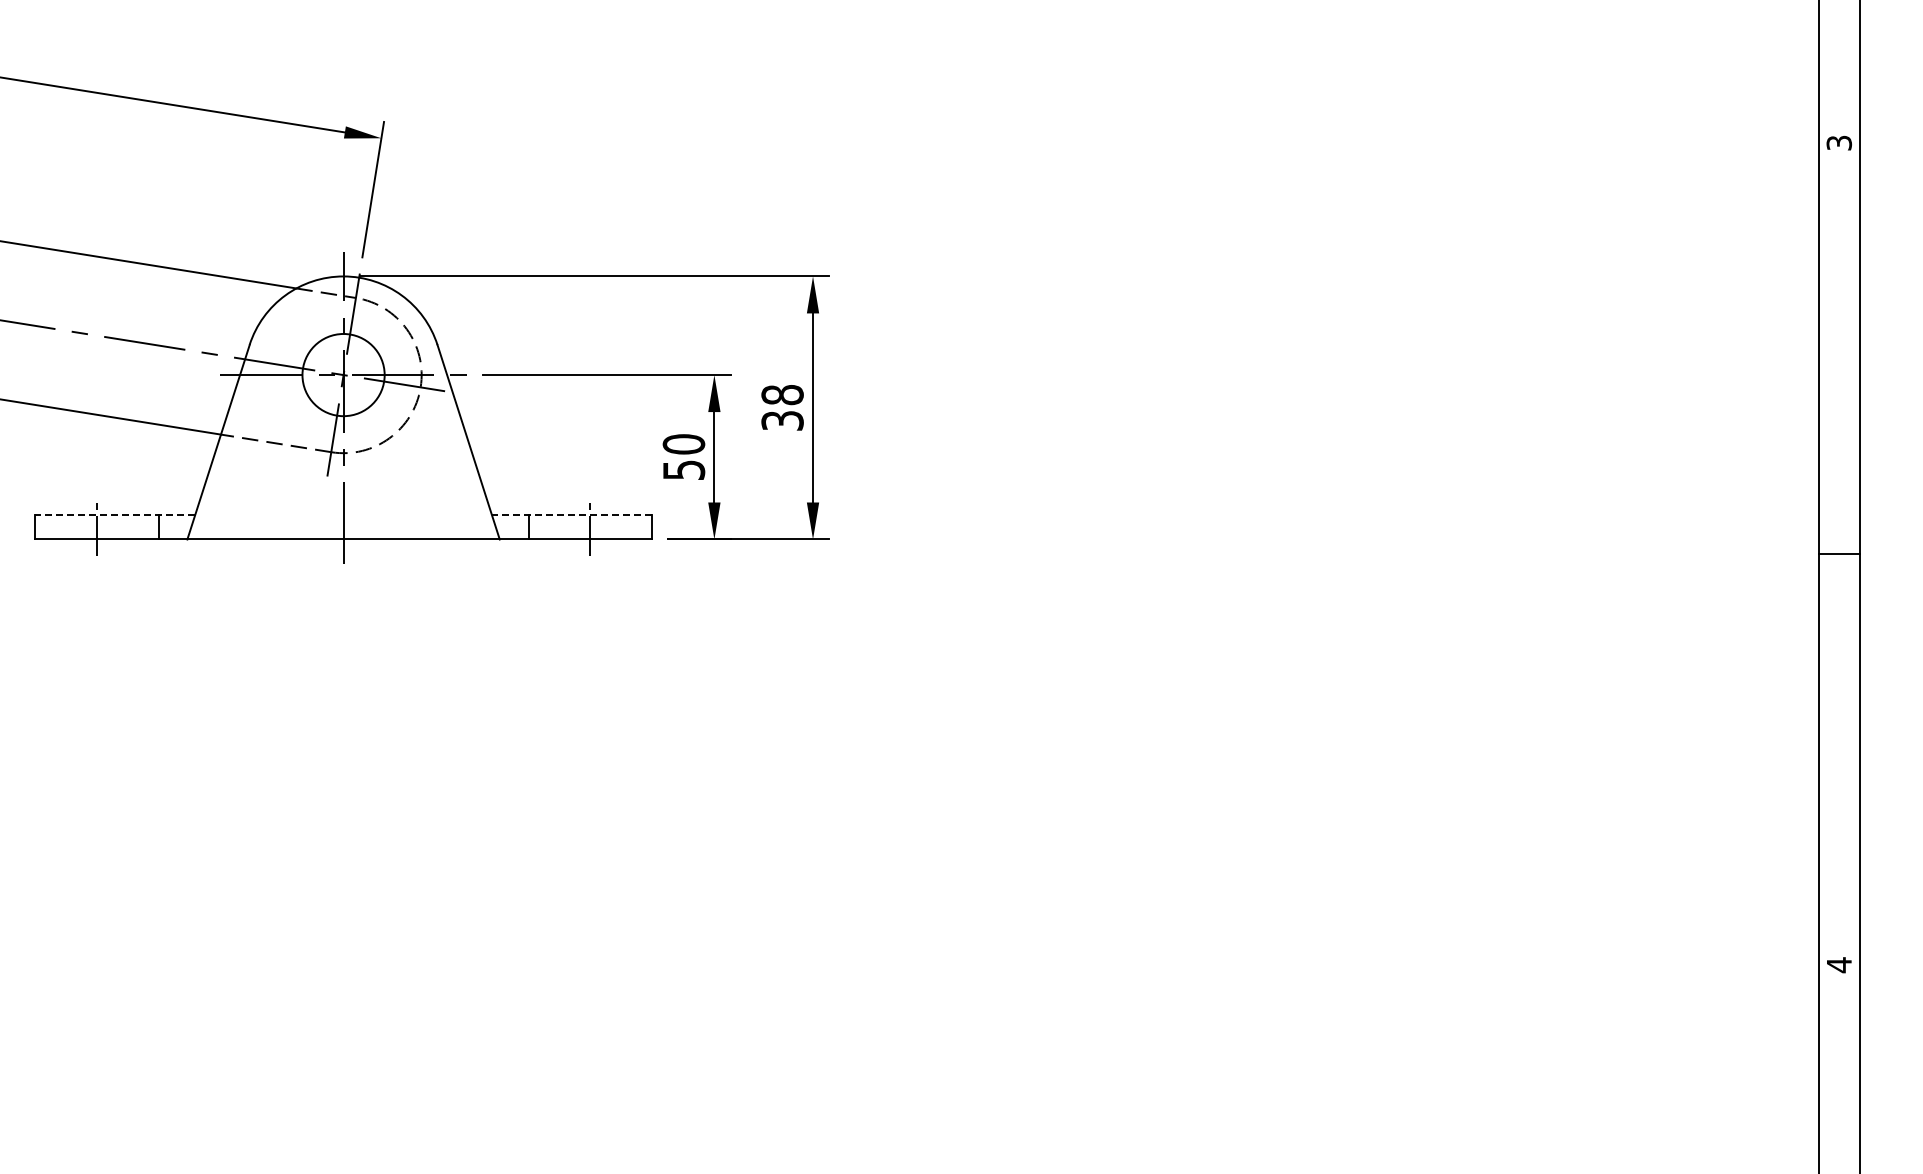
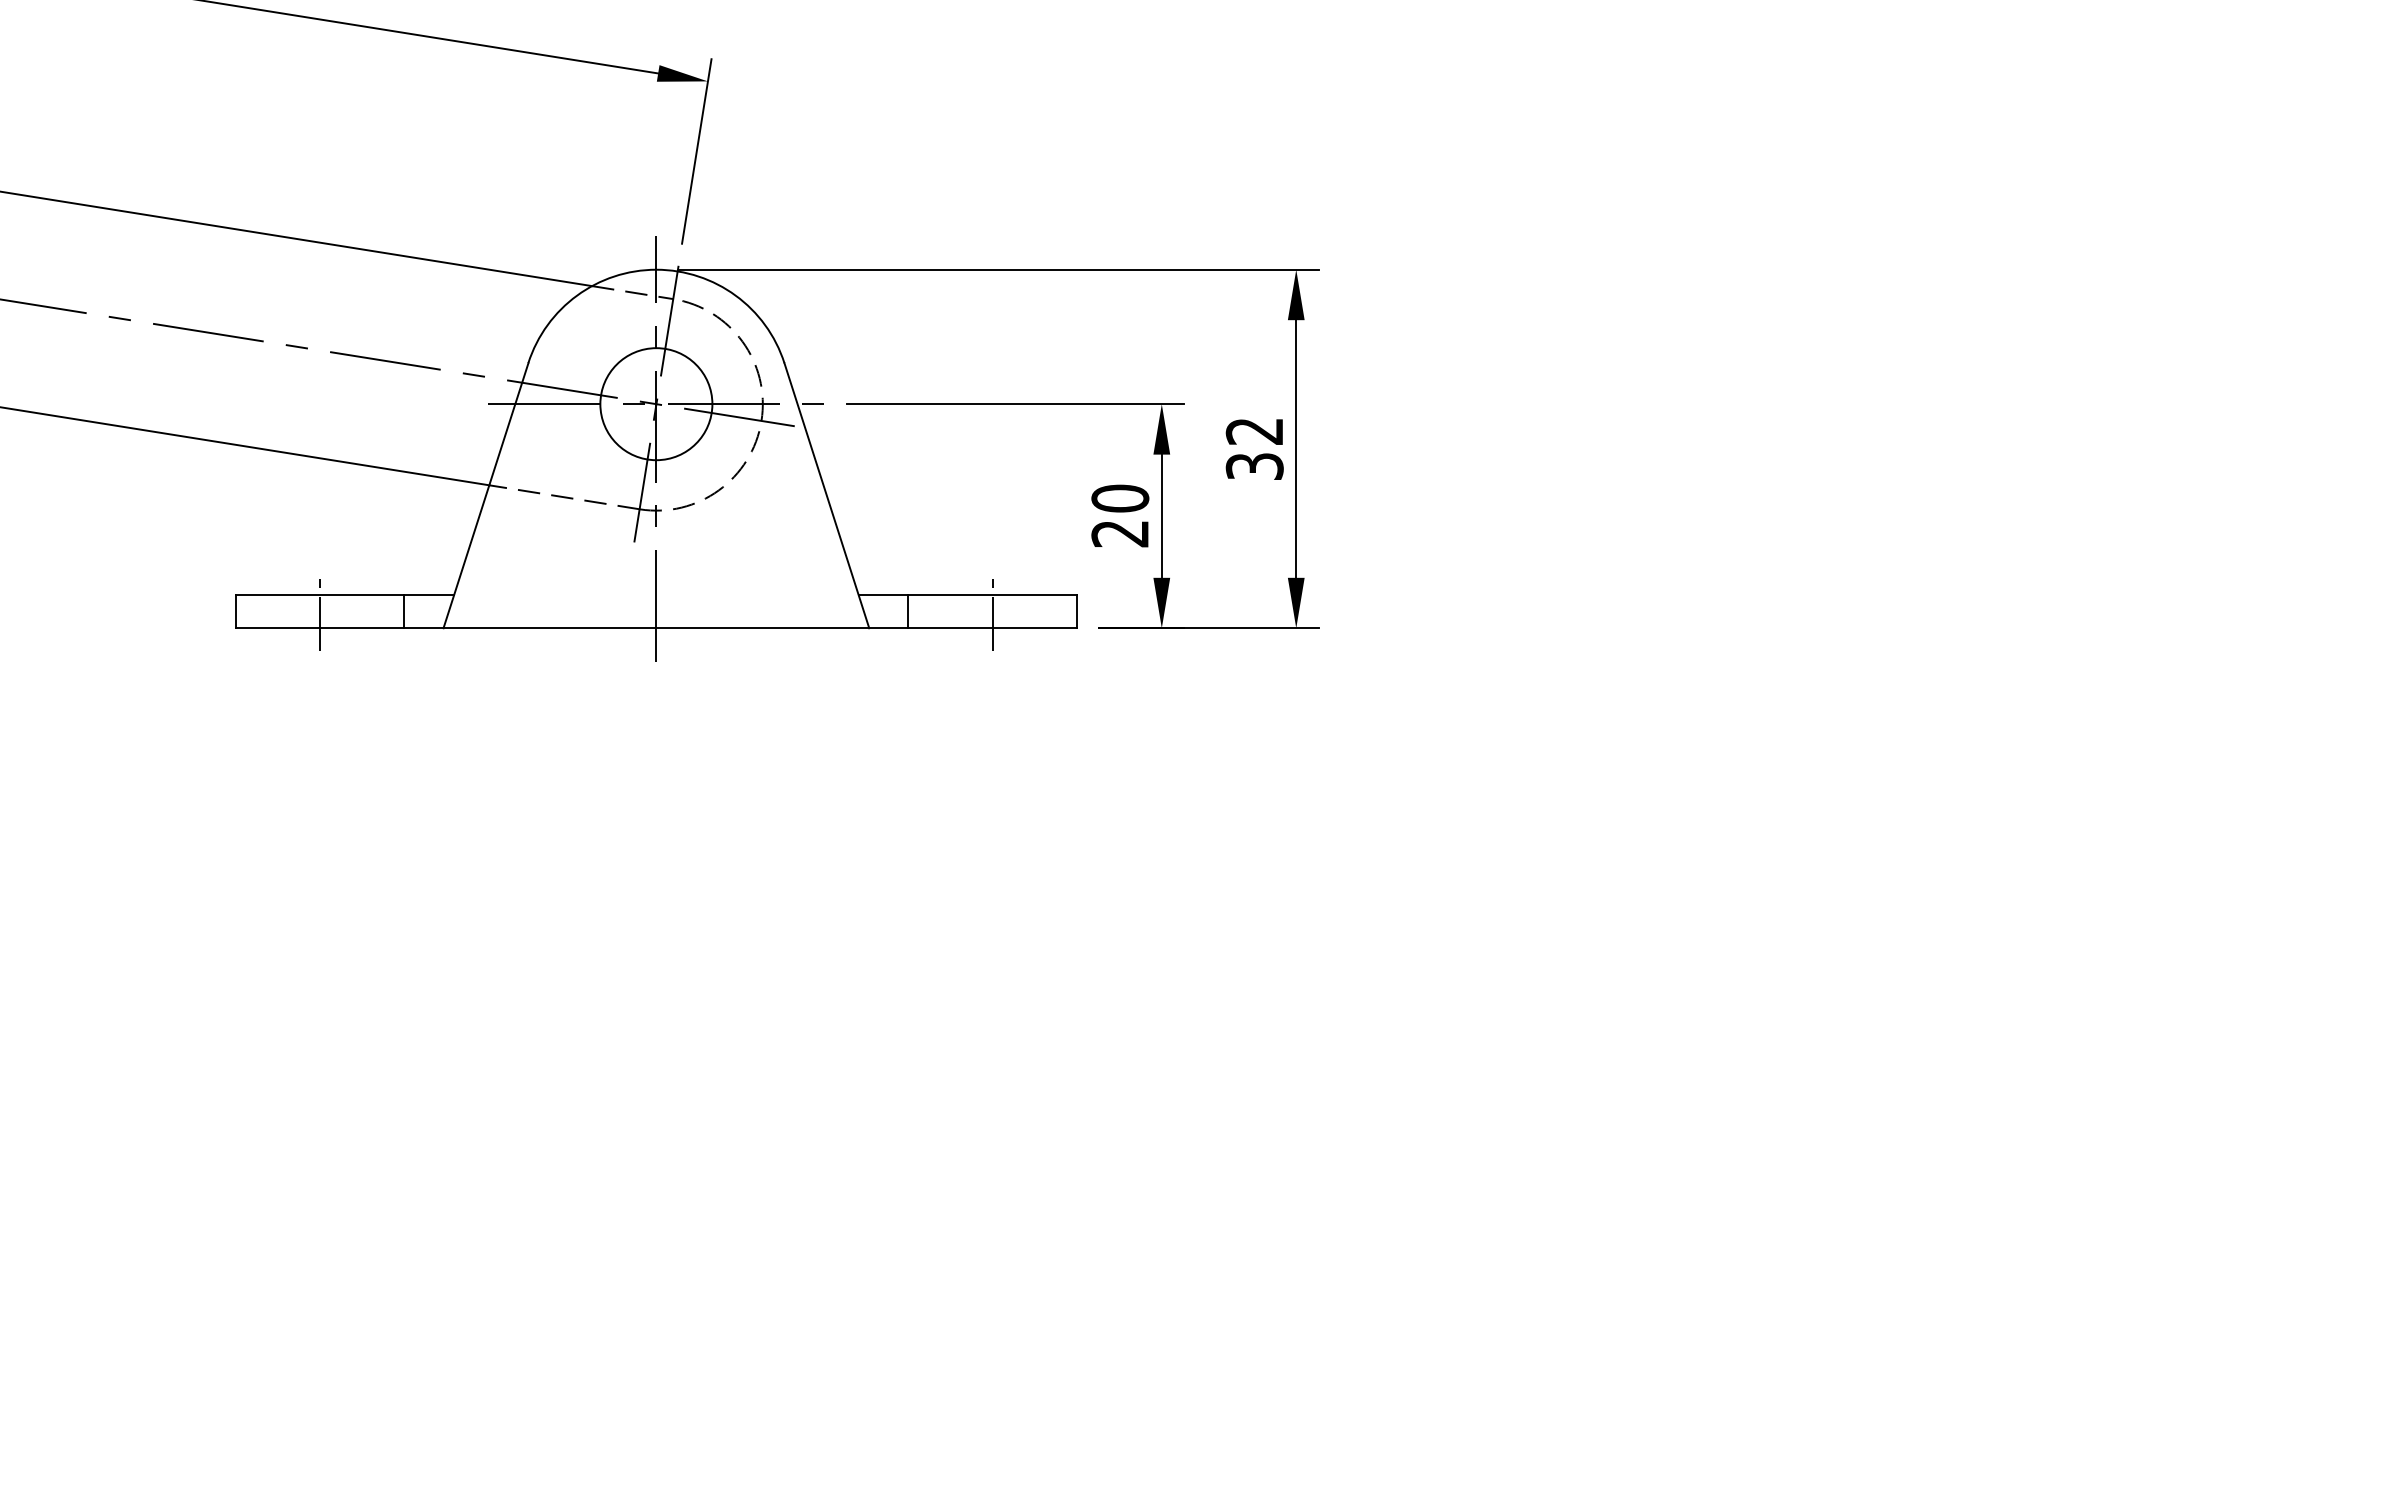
text: (782, 395) -> (1254, 432), 38 -> 32
text: (683, 470) -> (1119, 534), 50 -> 20
line: (114, 514) -> (344, 594), dashed -> solid
line: (571, 514) -> (967, 594), dashed -> solid

